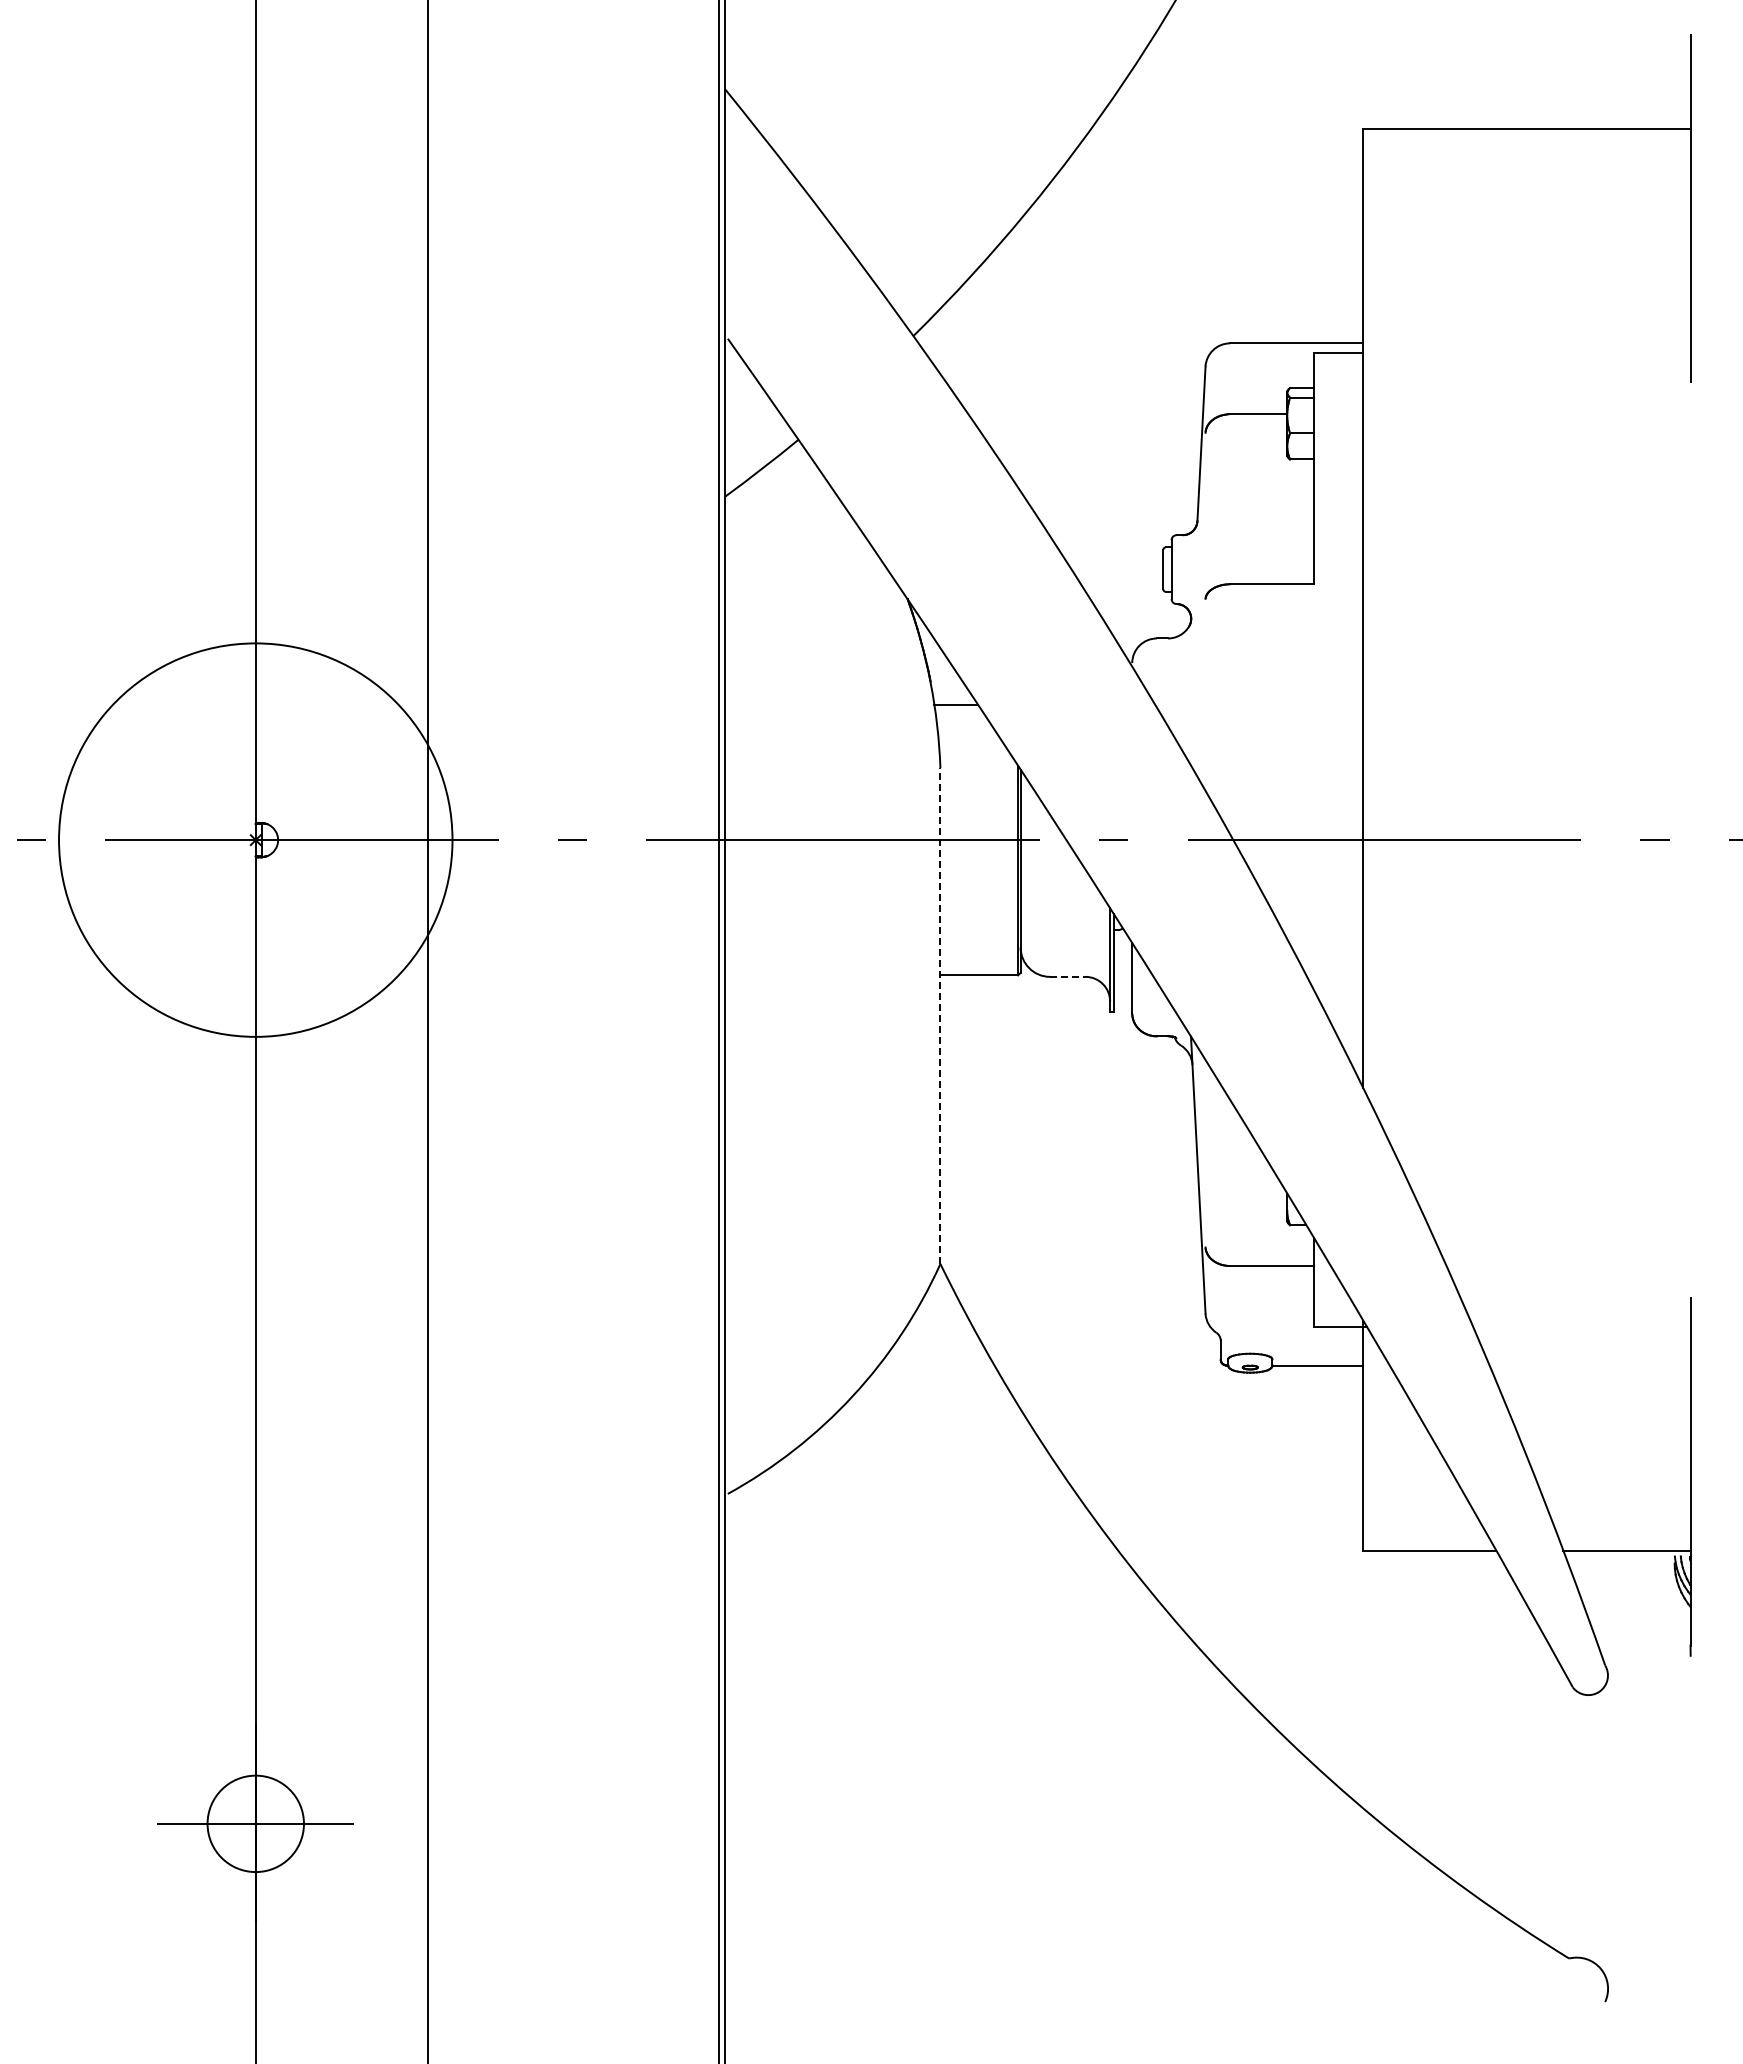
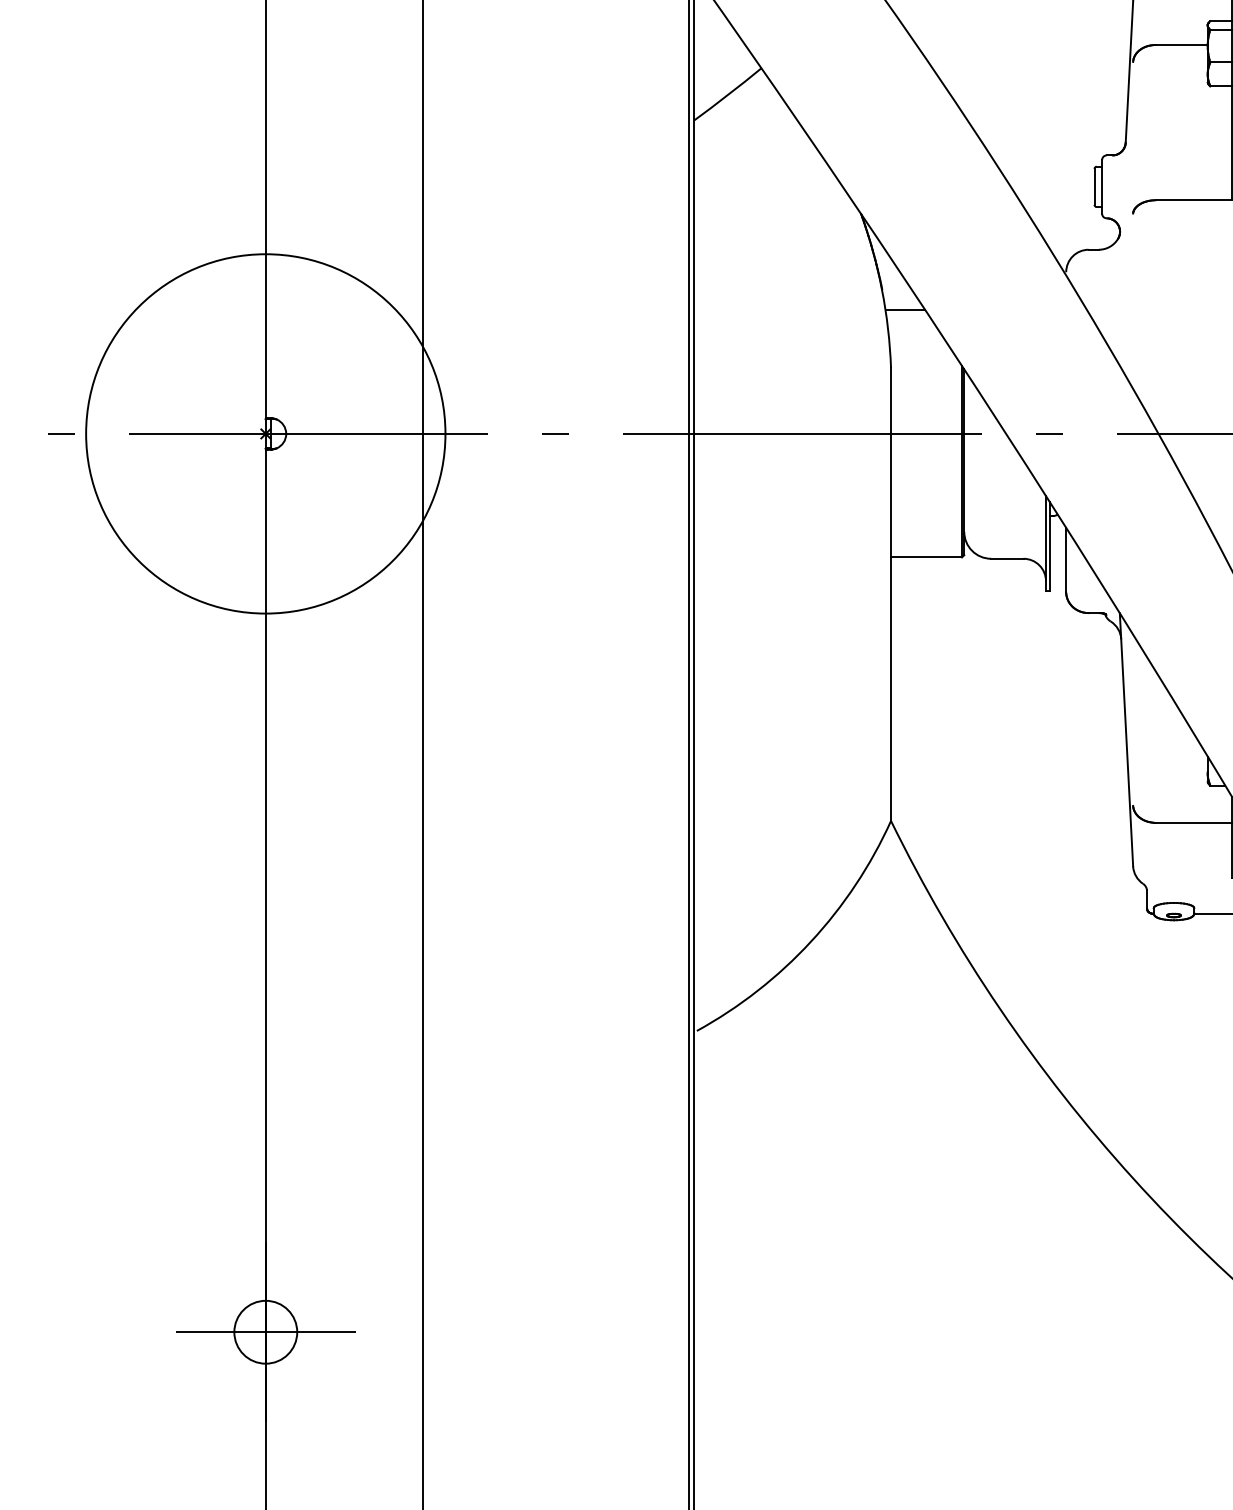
line: (1067, 976) -> (1007, 558), dashed -> solid
line: (940, 1016) -> (891, 594), dashed -> solid
circle: (255, 1823) -> (265, 1331), size x0.71

